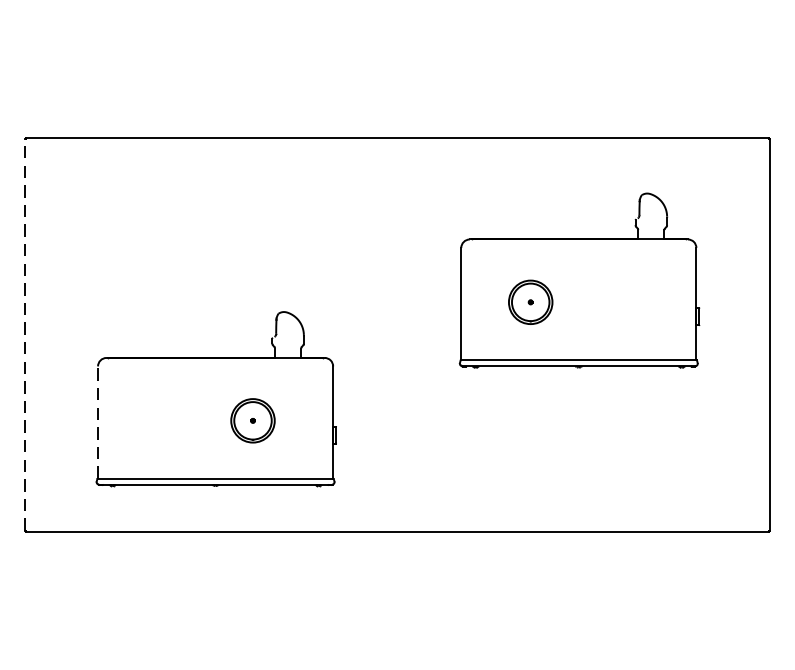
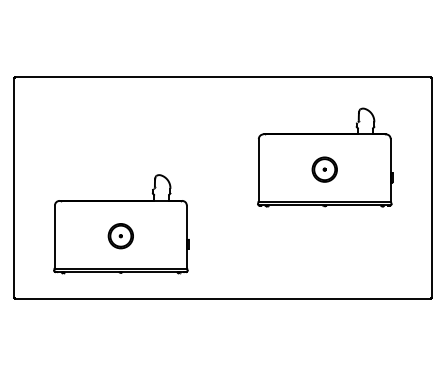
part: (530, 302) -> (324, 169), moved
line: (24, 334) -> (13, 187), dashed -> solid
part: (252, 421) -> (120, 236), moved
line: (97, 423) -> (54, 237), dashed -> solid

